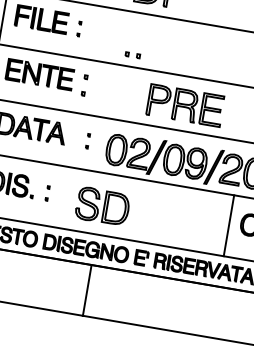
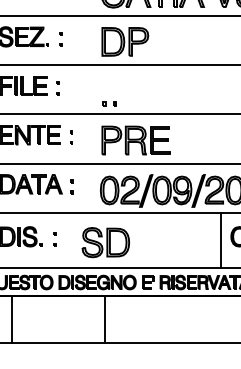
part: (84, 84) -> (71, 137), size x0.71
part: (184, 105) -> (135, 140), moved
part: (87, 140) -> (71, 186), moved

